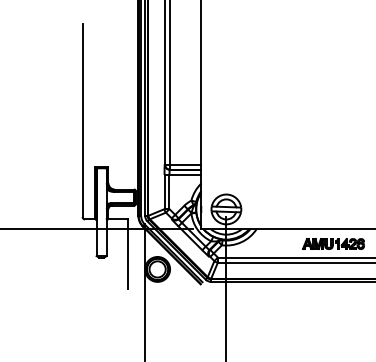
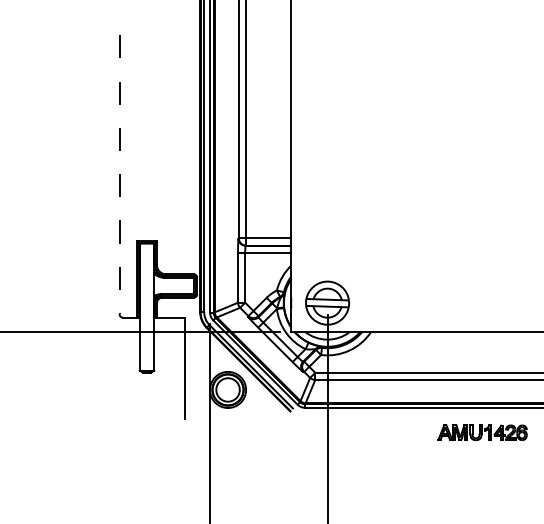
line: (82, 121) -> (119, 175), solid -> dashed
part: (333, 243) -> (482, 432), moved

